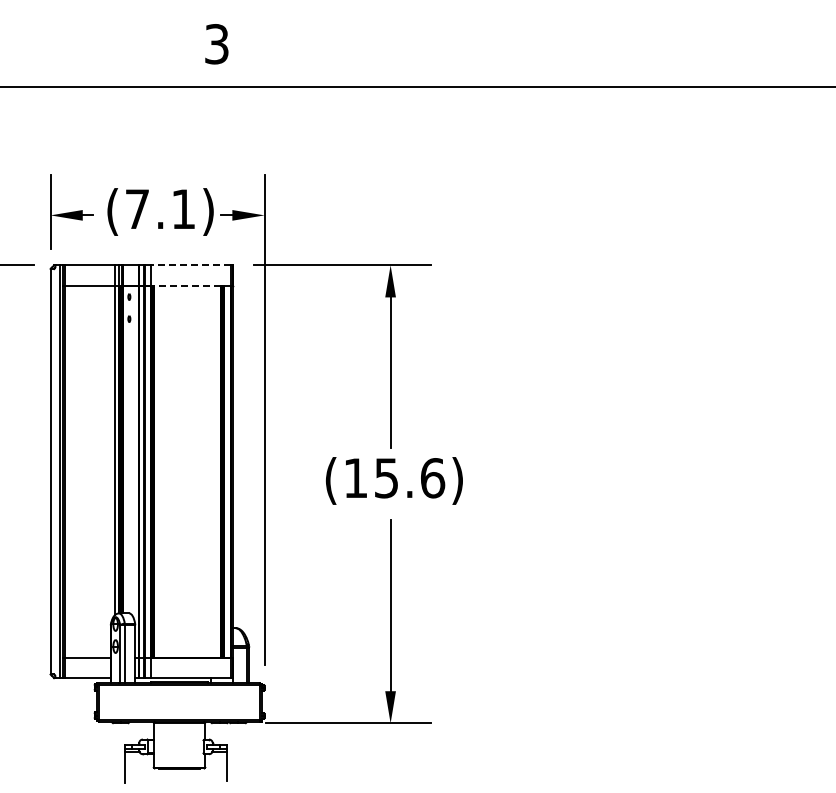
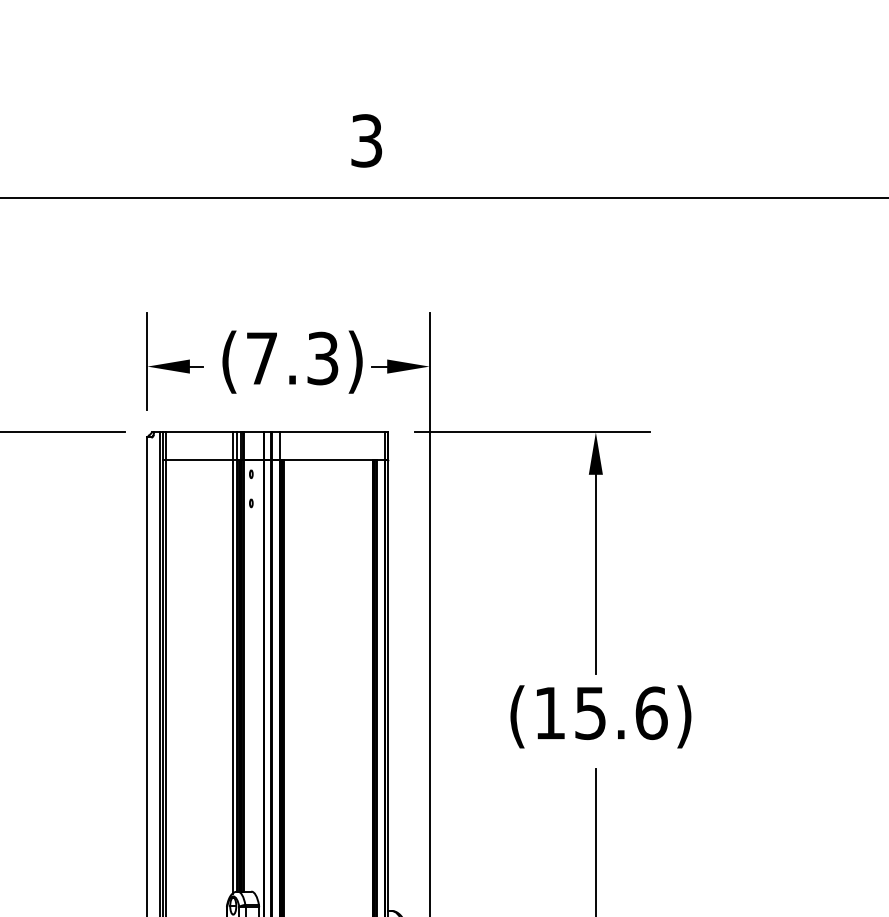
text: (183, 209) -> (322, 358), (7.1) -> (7.3)
line: (190, 265) -> (331, 432), dashed -> solid
line: (187, 285) -> (328, 459), dashed -> solid

